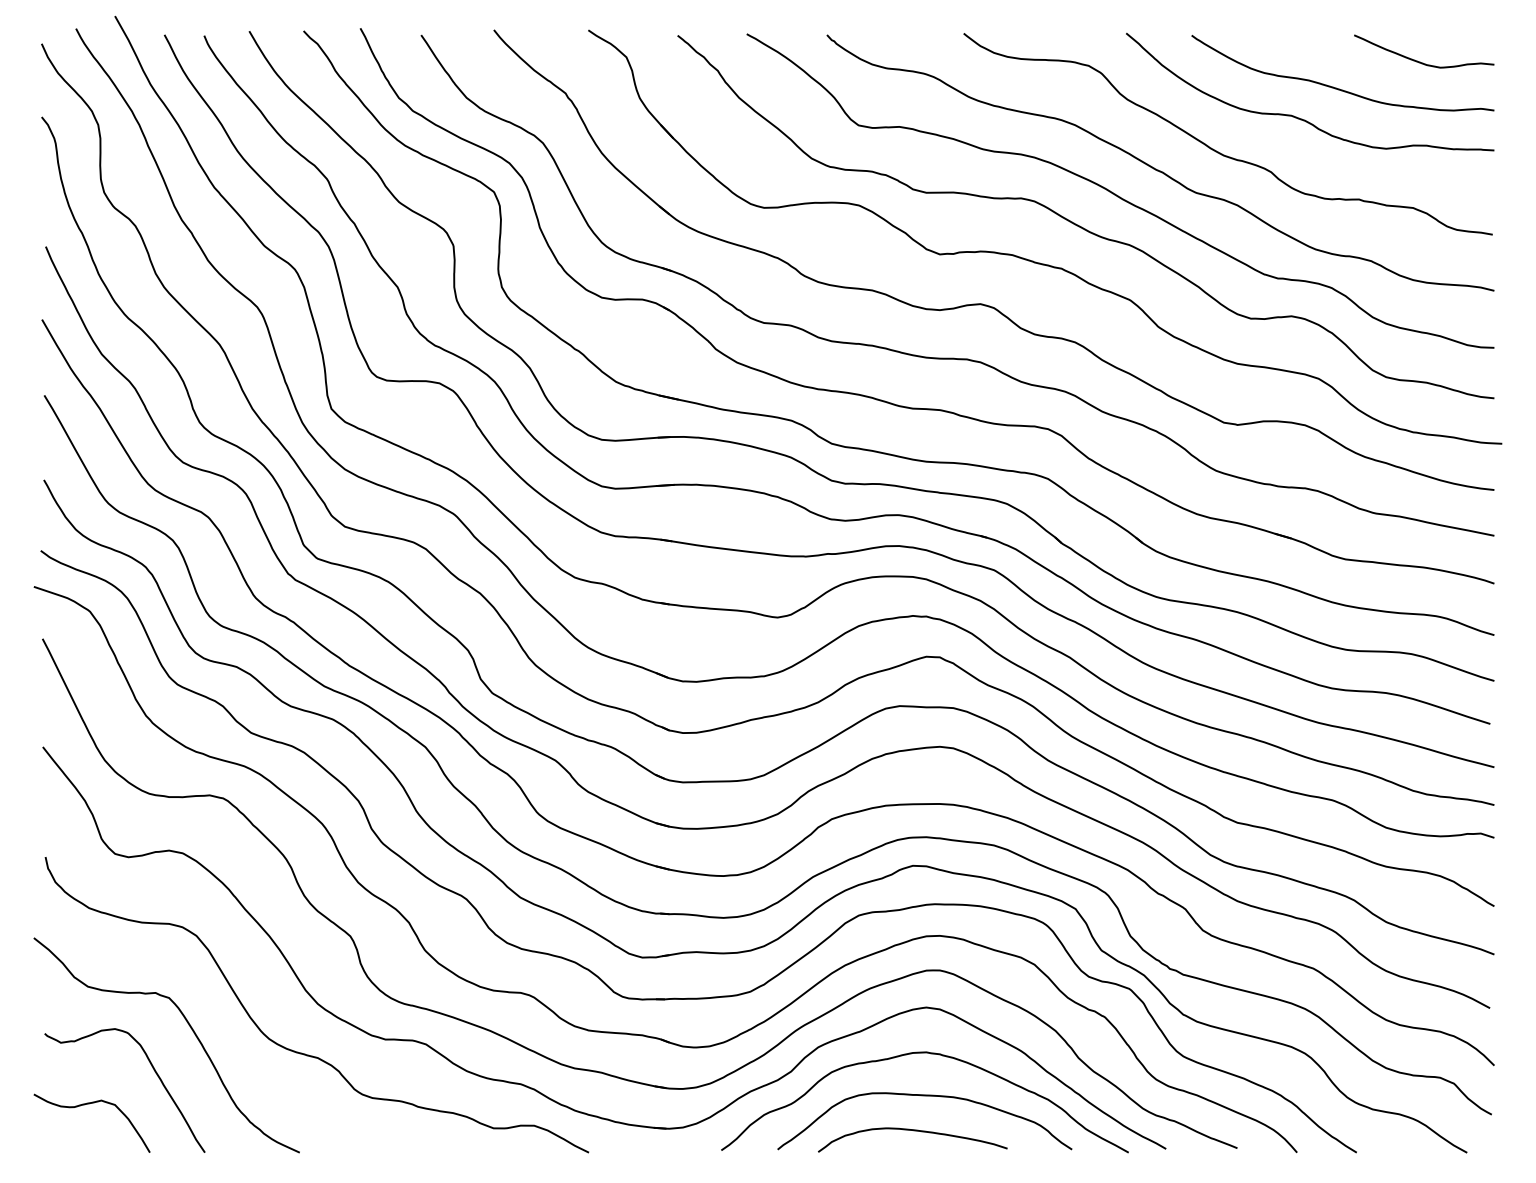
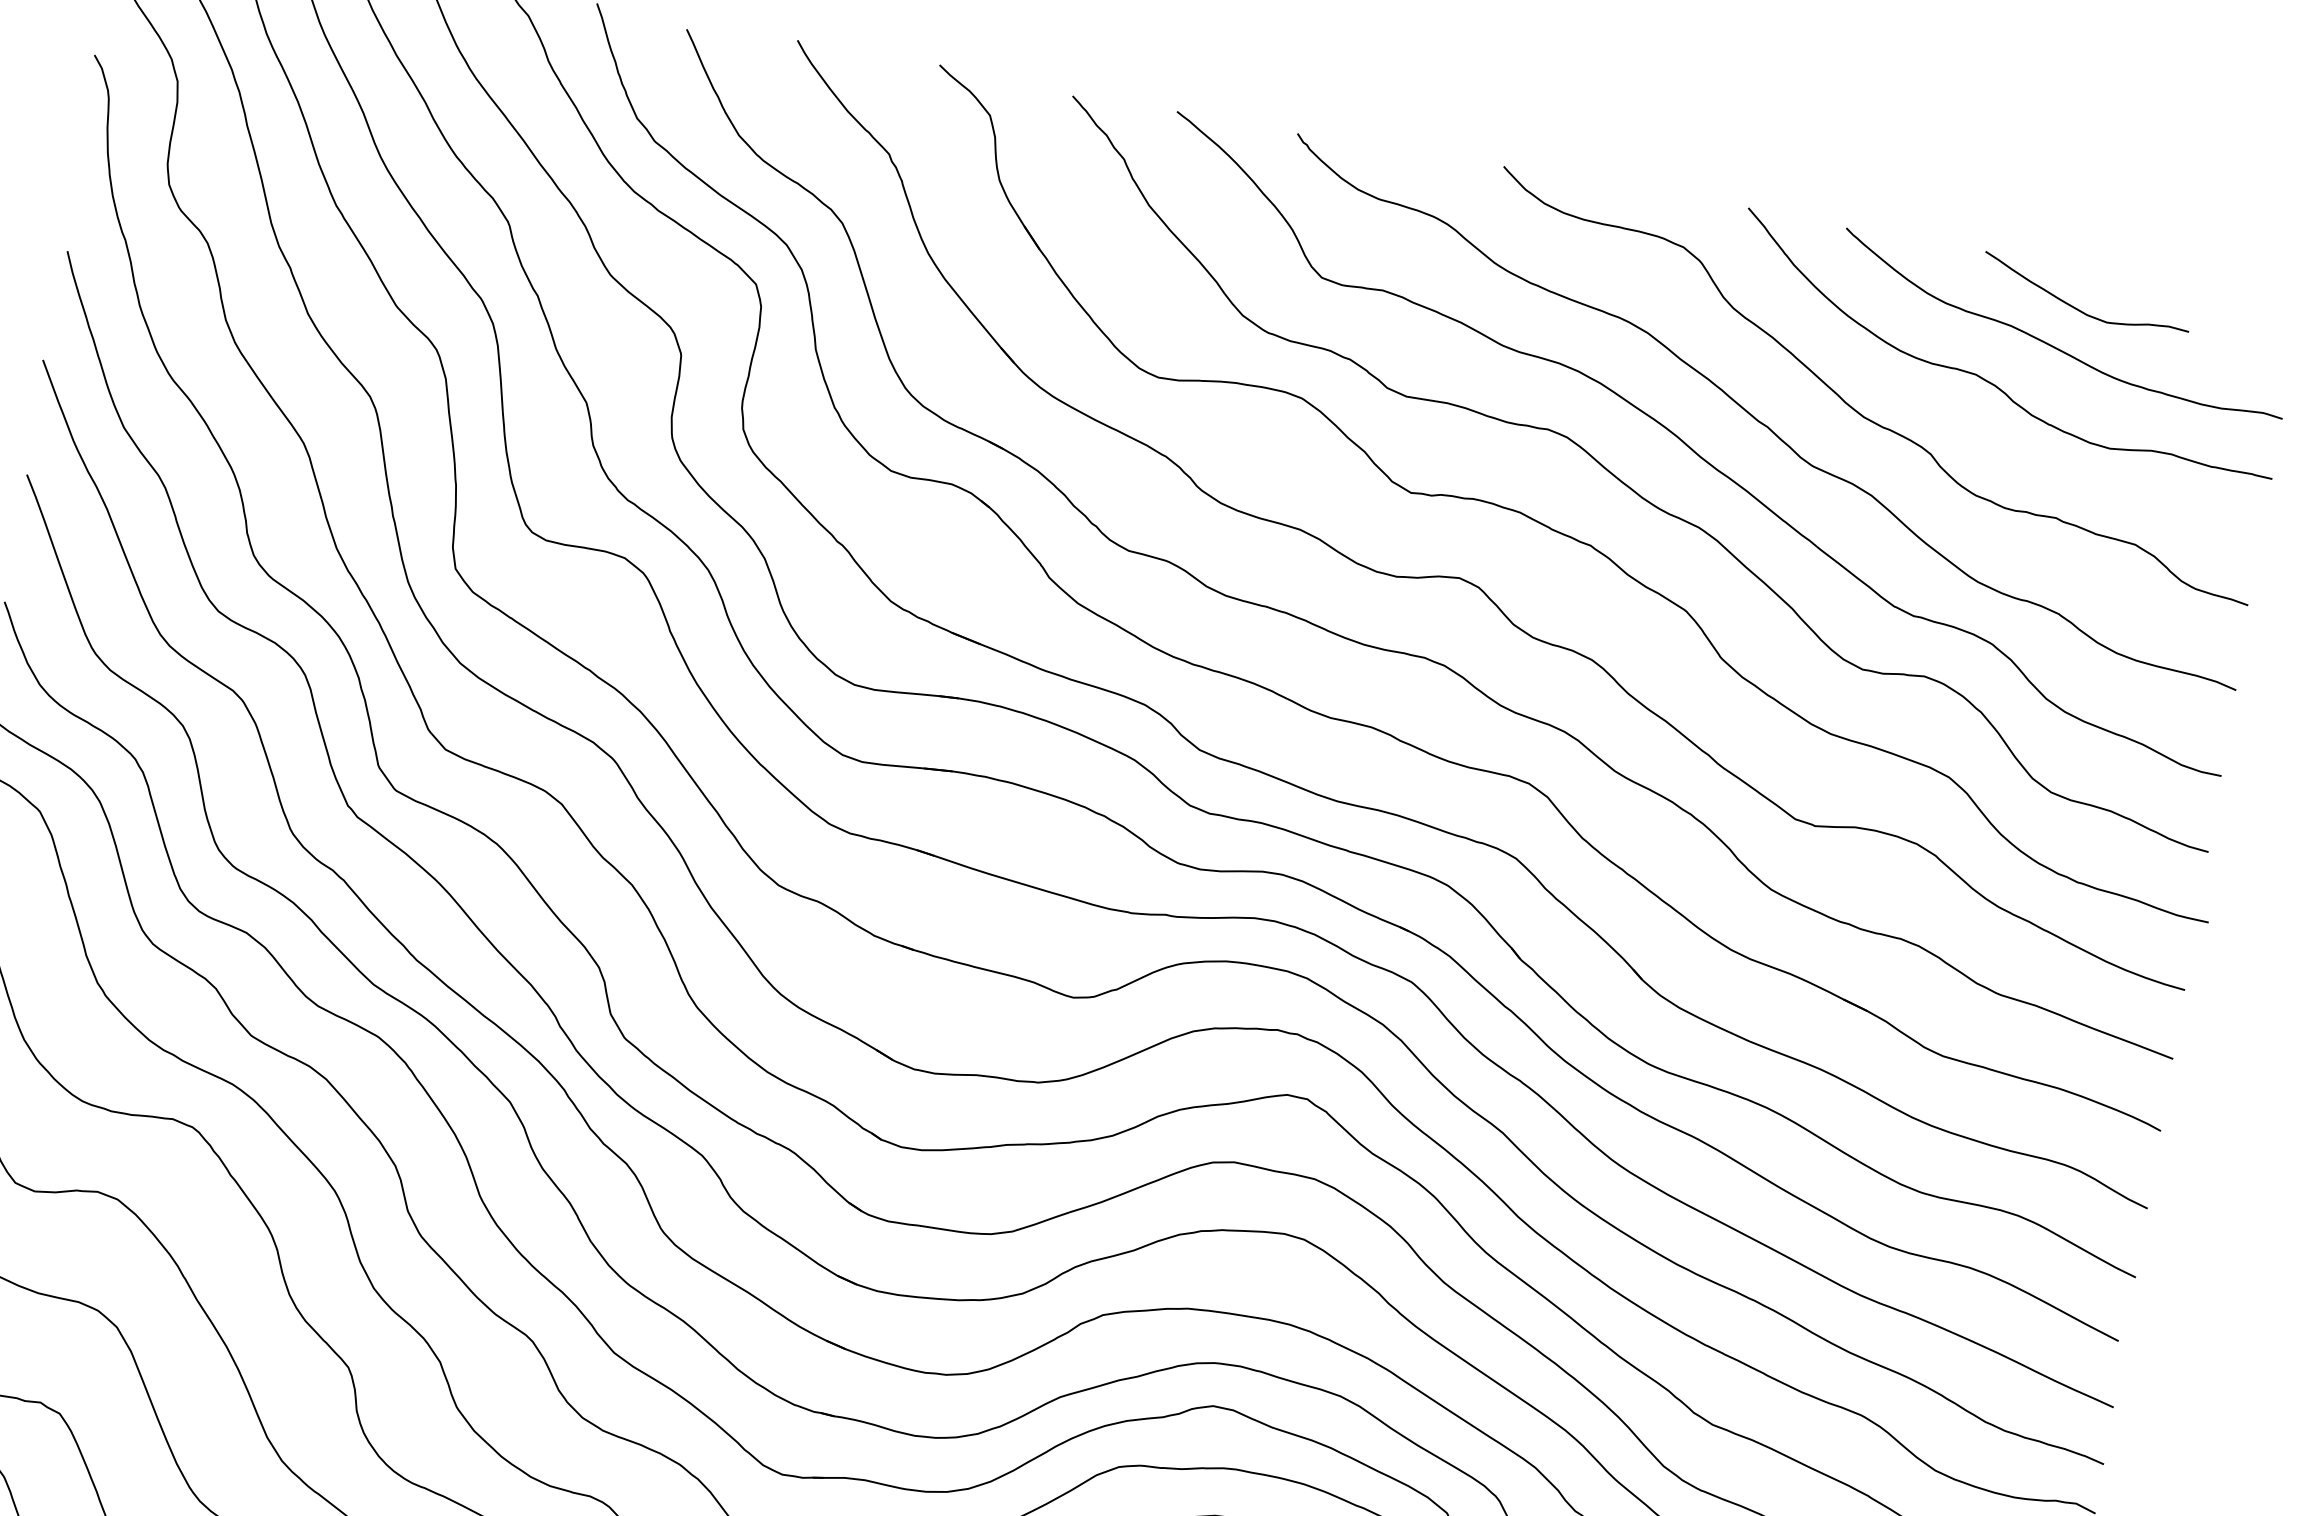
curve: (1420, 61) -> (2078, 308), moved

